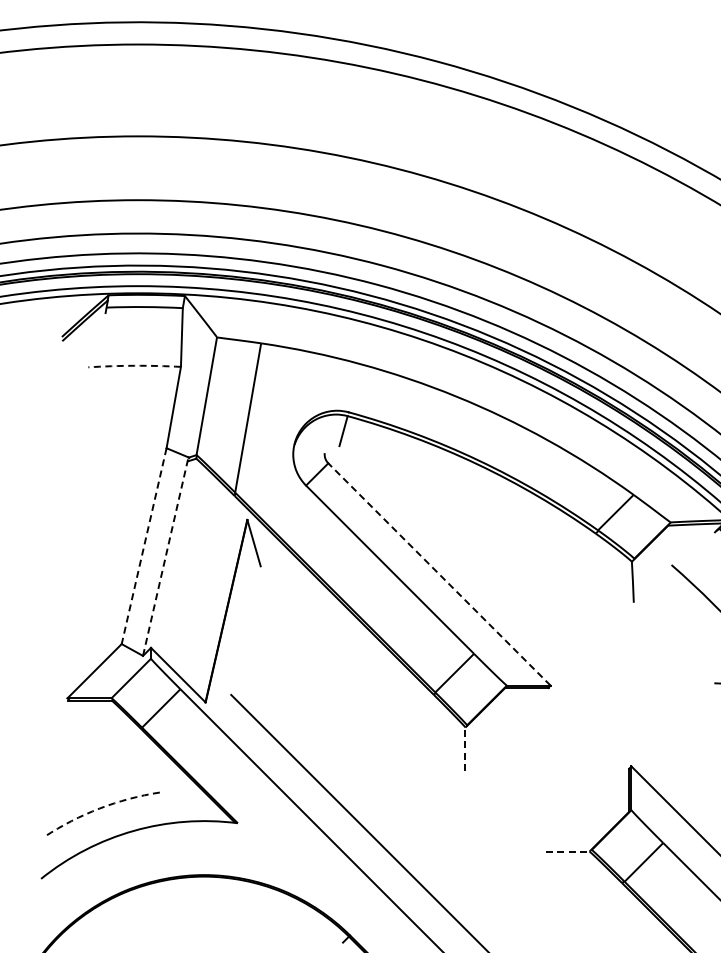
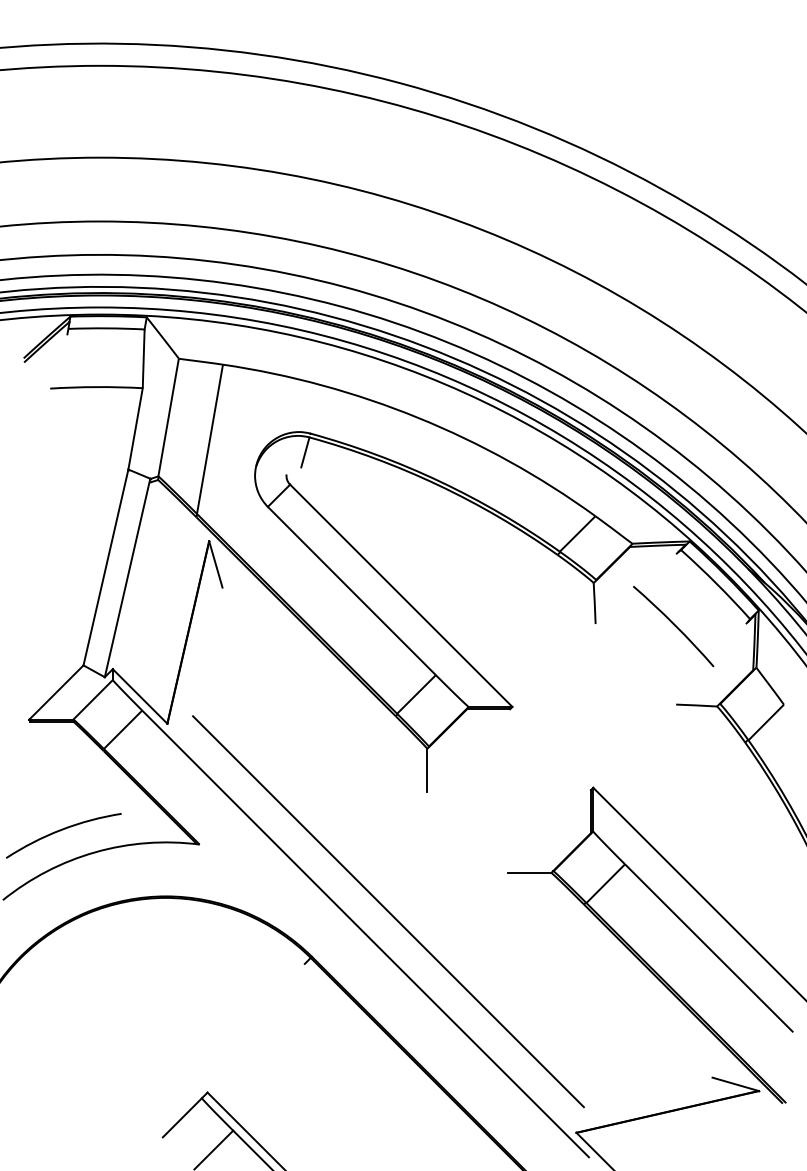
arc: (134, 366) -> (96, 387), dashed -> solid
line: (143, 546) -> (105, 567), dashed -> solid
line: (165, 557) -> (127, 578), dashed -> solid
line: (438, 574) -> (400, 595), dashed -> solid
line: (465, 749) -> (427, 770), dashed -> solid
arc: (99, 808) -> (61, 829), dashed -> solid
line: (567, 851) -> (529, 872), dashed -> solid

